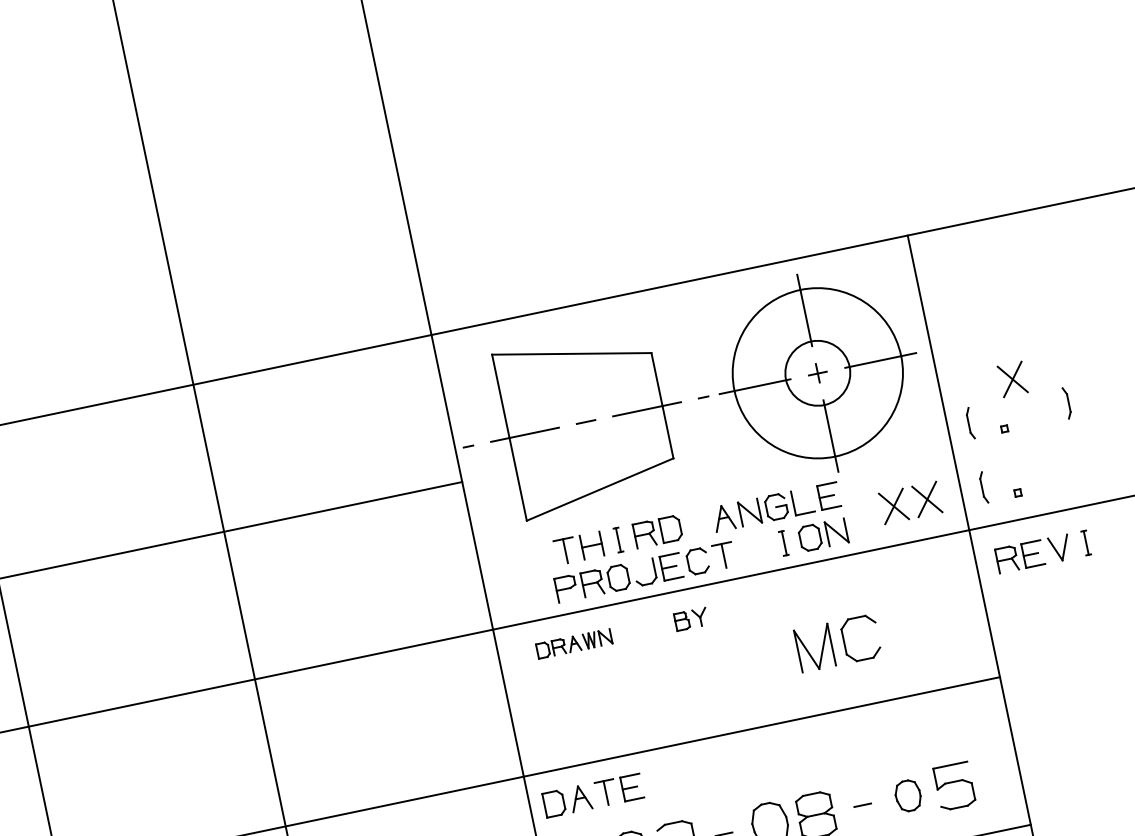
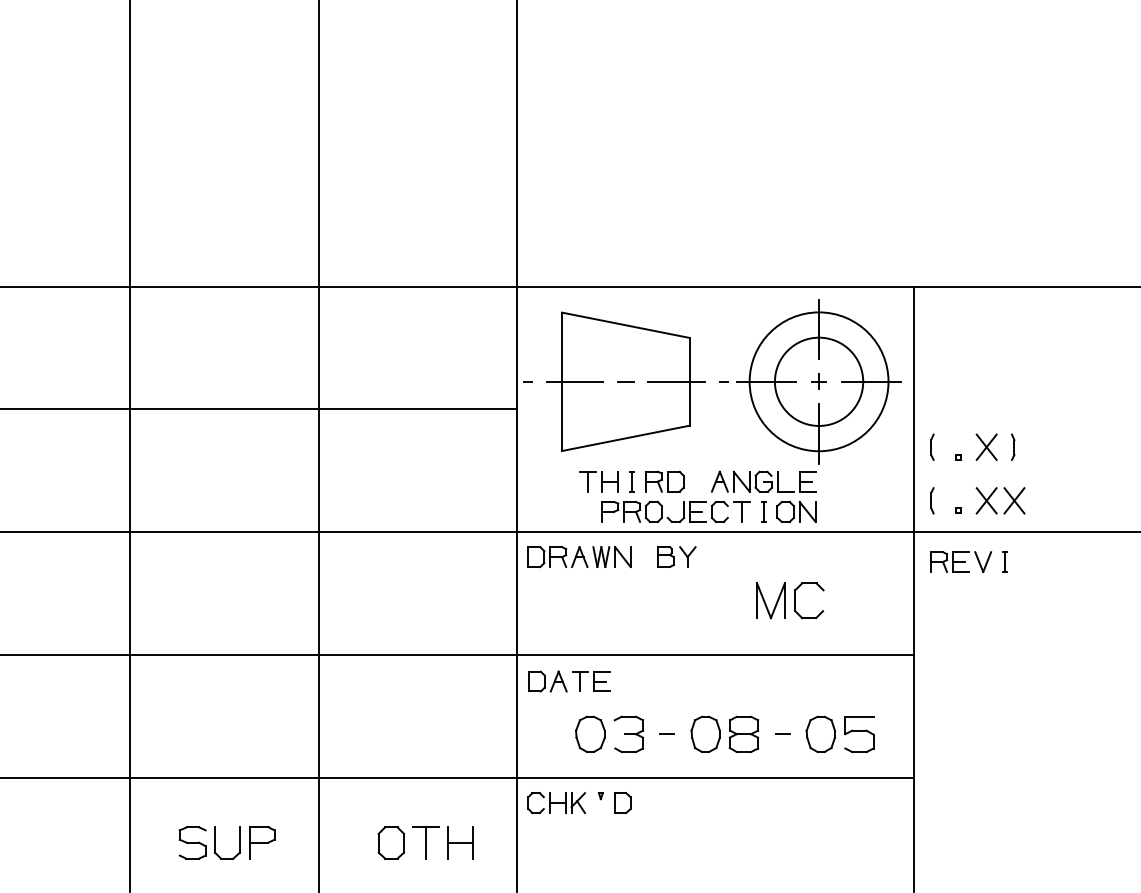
circle: (817, 373) -> (818, 381), size x1.67
part: (1012, 378) -> (986, 446), moved
part: (899, 498) -> (992, 495), moved
part: (654, 569) -> (683, 511), moved
part: (690, 619) -> (676, 557), size x1.43
part: (574, 644) -> (579, 557), size x1.67
part: (907, 795) -> (820, 733), size x1.43

